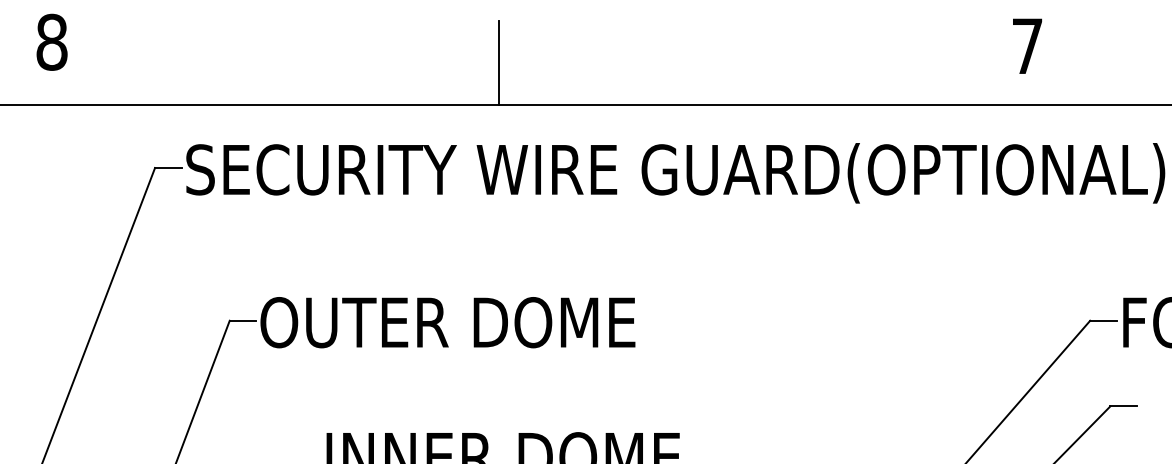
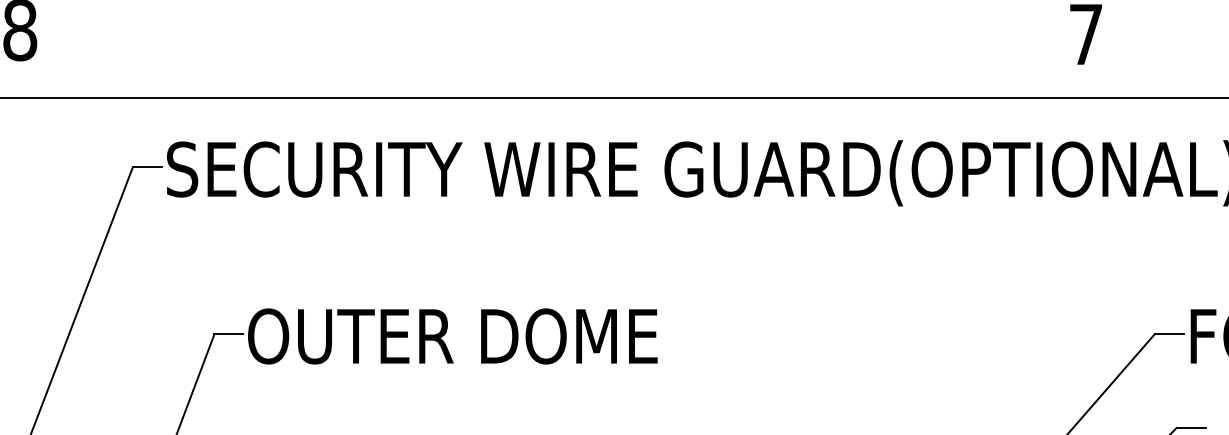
line: (498, 62) -> (508, 52), removed

